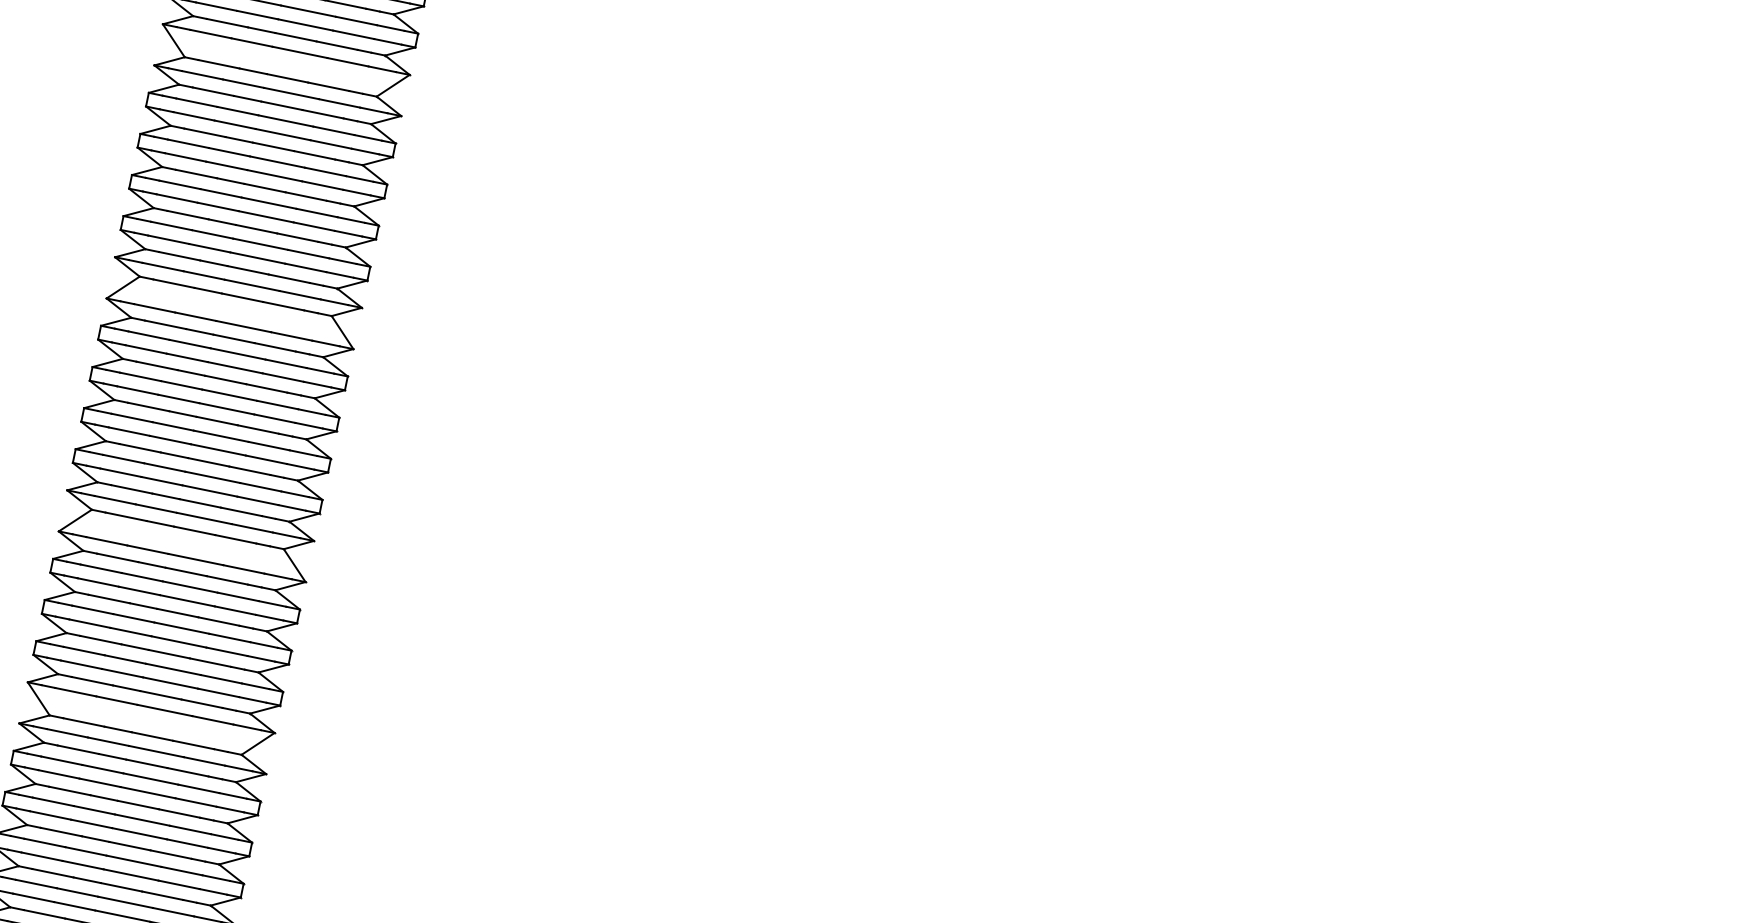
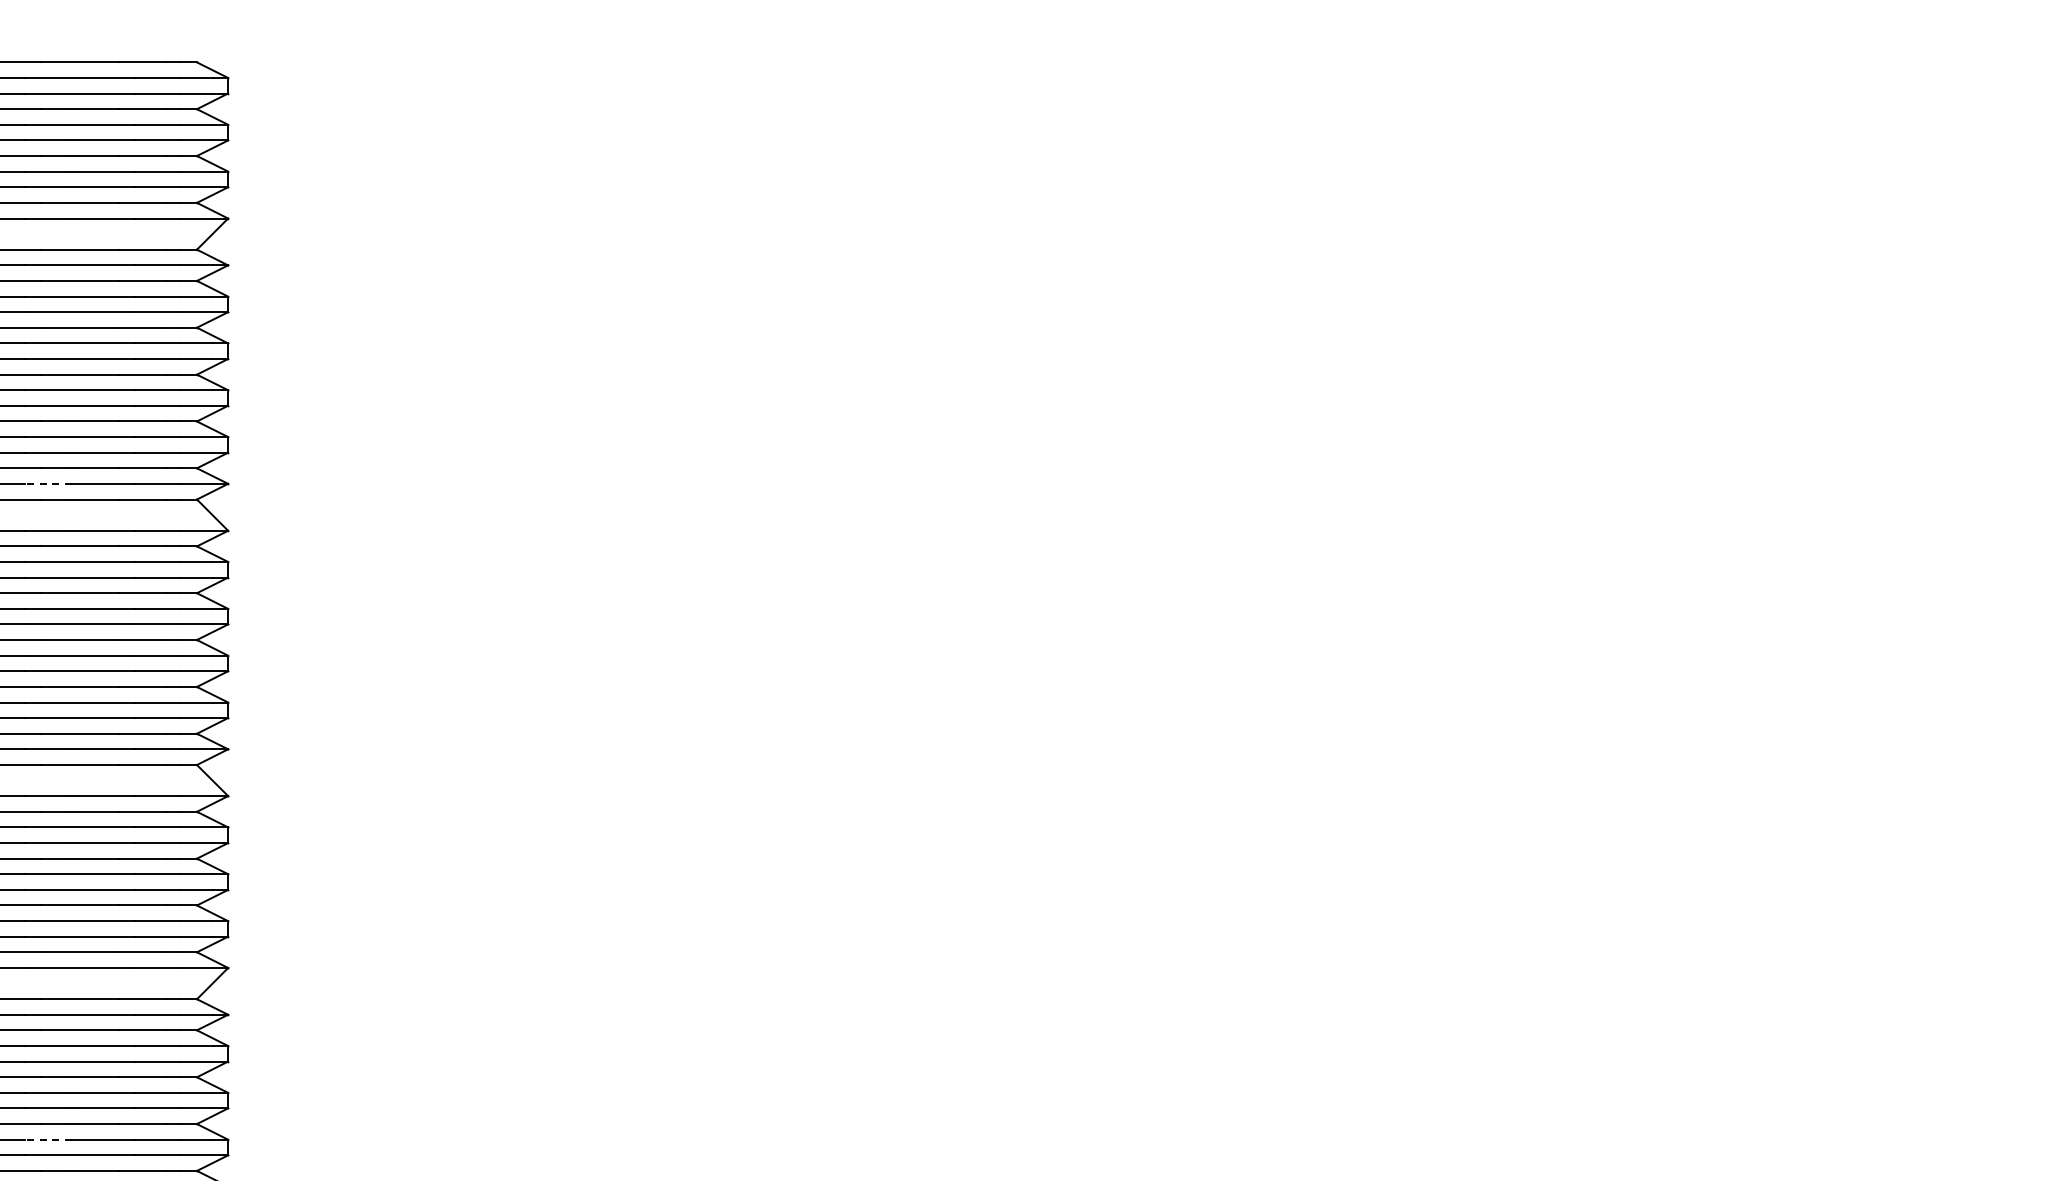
line: (204, 275) -> (48, 483), solid -> dashed
line: (85, 851) -> (48, 1139), solid -> dashed

